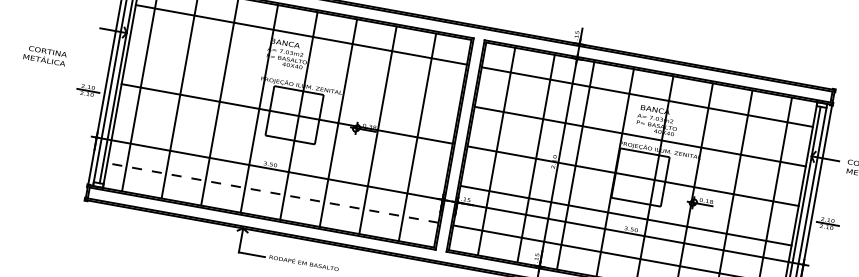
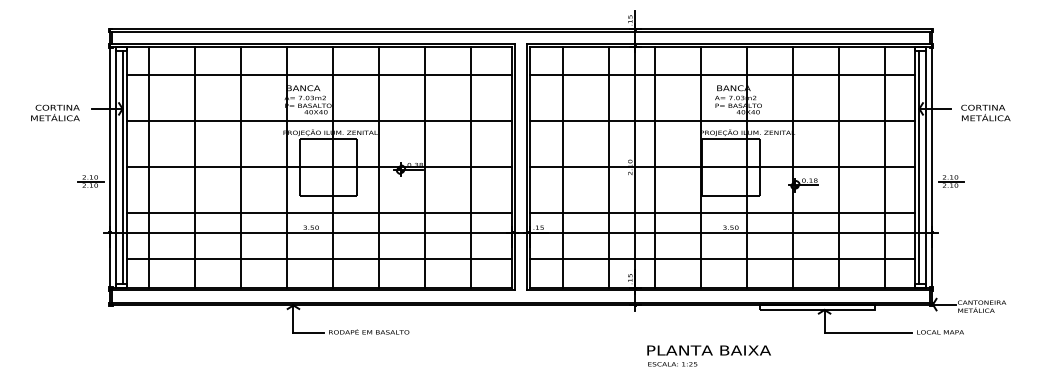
text: (45, 55) -> (55, 112), moved
line: (294, 74) -> (319, 121), added
line: (279, 153) -> (319, 213), added
line: (272, 192) -> (319, 259), dashed -> solid

